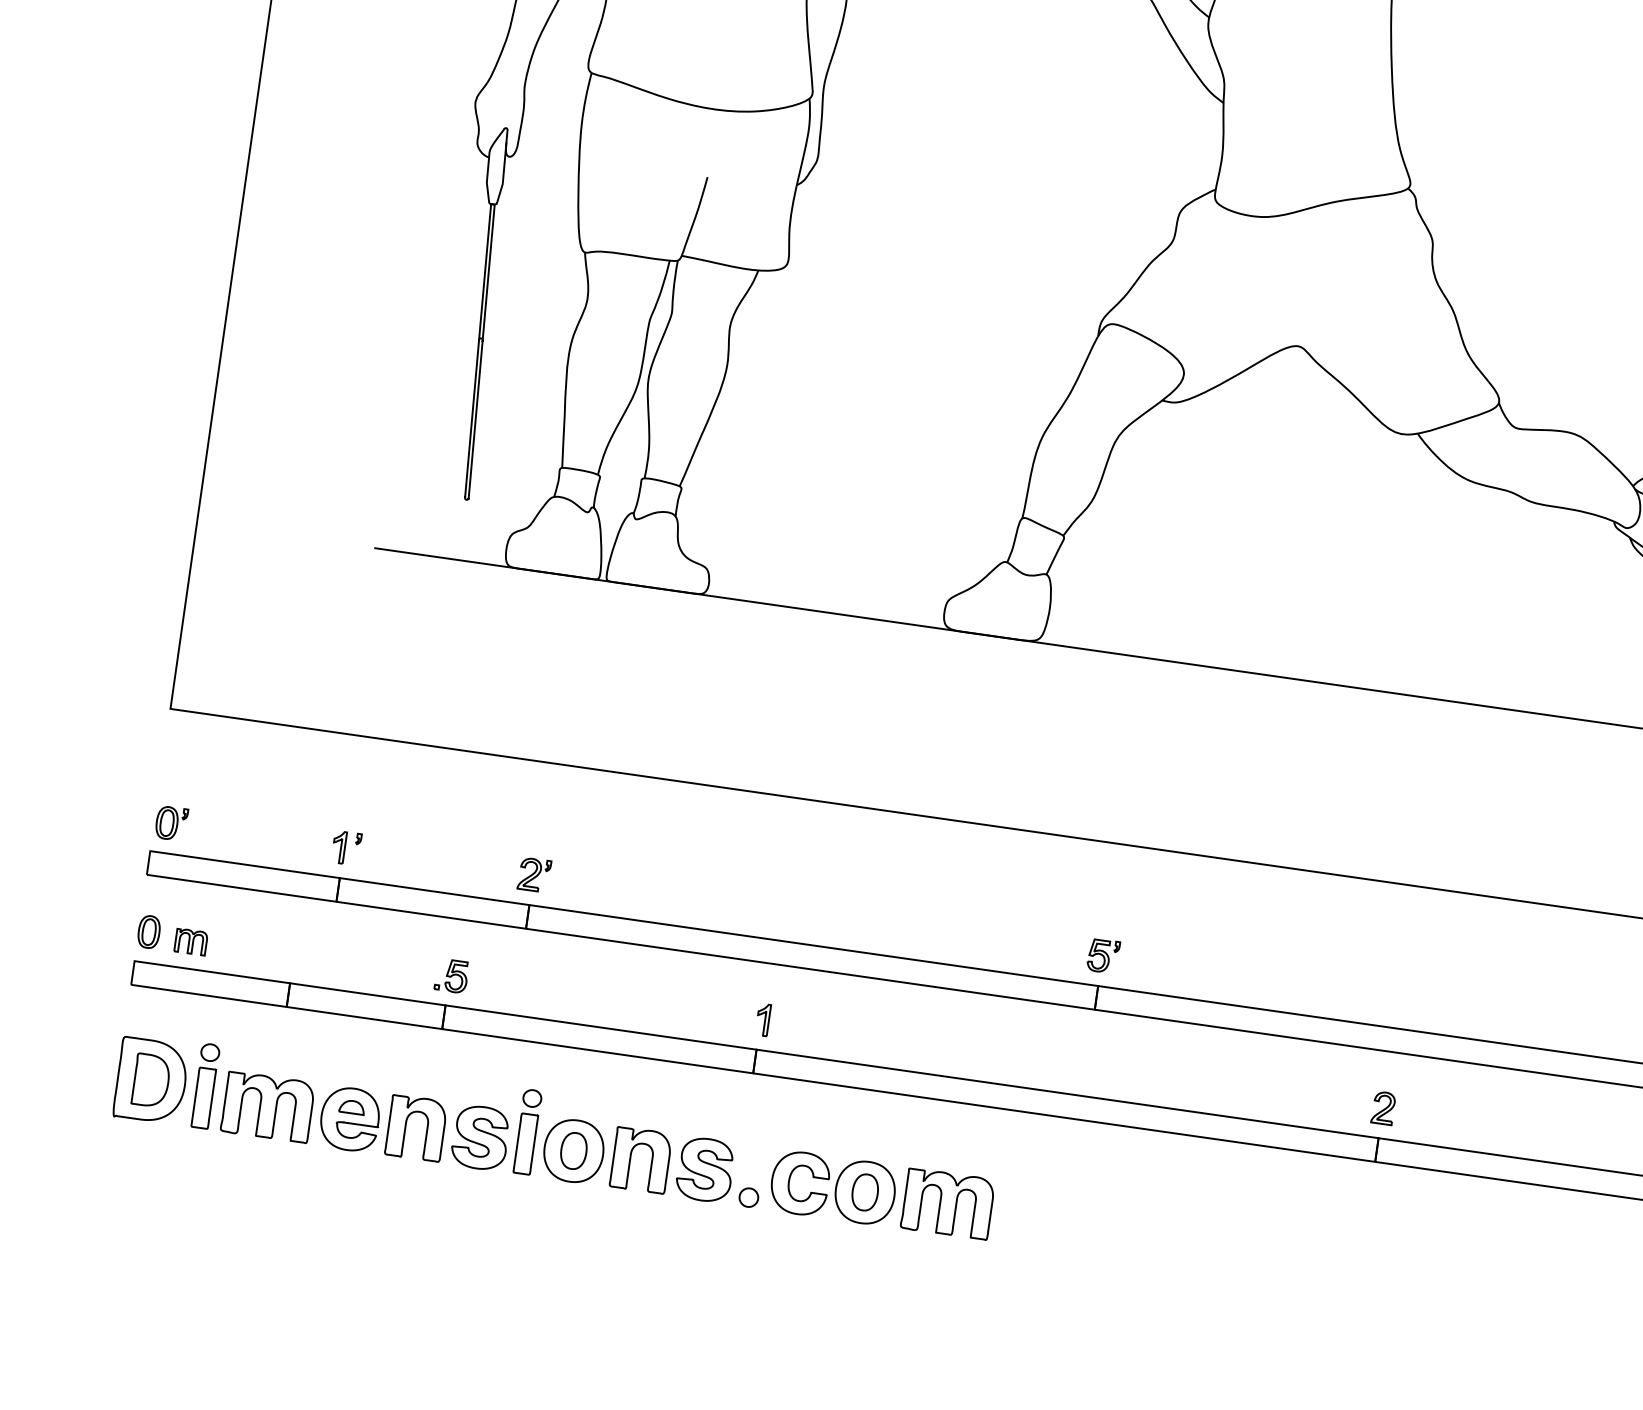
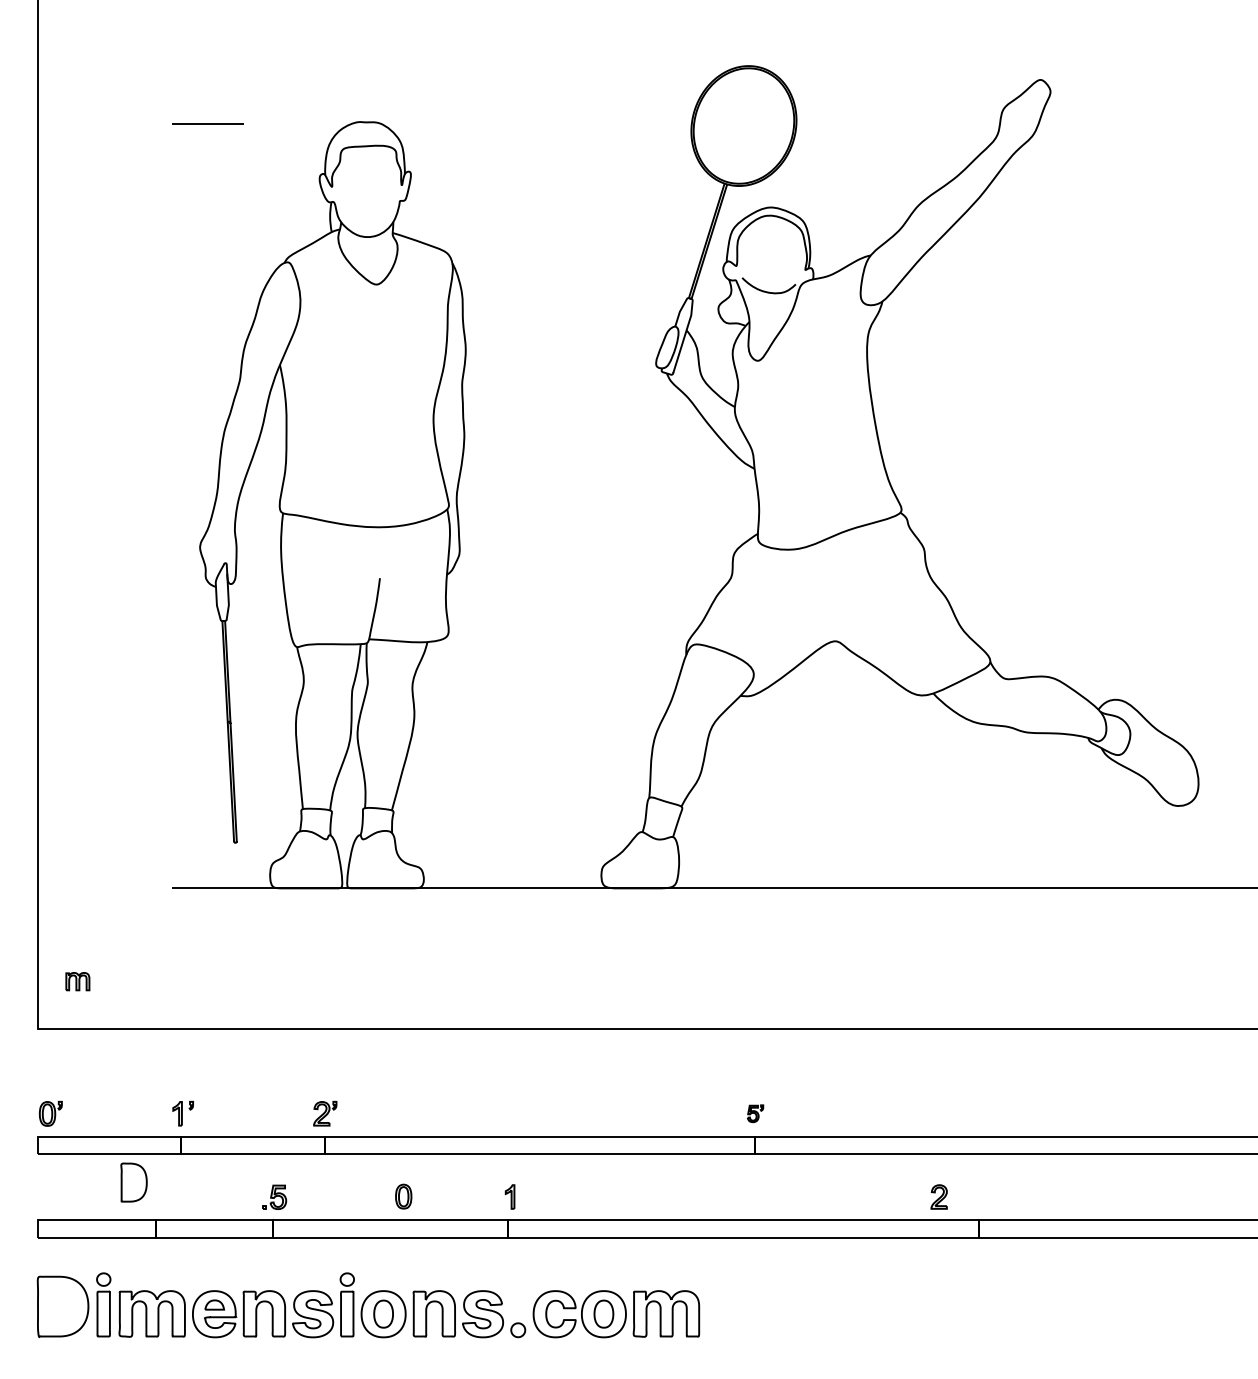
part: (148, 931) -> (403, 1196), moved
part: (190, 941) -> (77, 981), moved
part: (1103, 955) -> (755, 1113), size x0.7
part: (150, 1080) -> (133, 1182), moved
part: (1382, 1107) -> (938, 1196), moved

